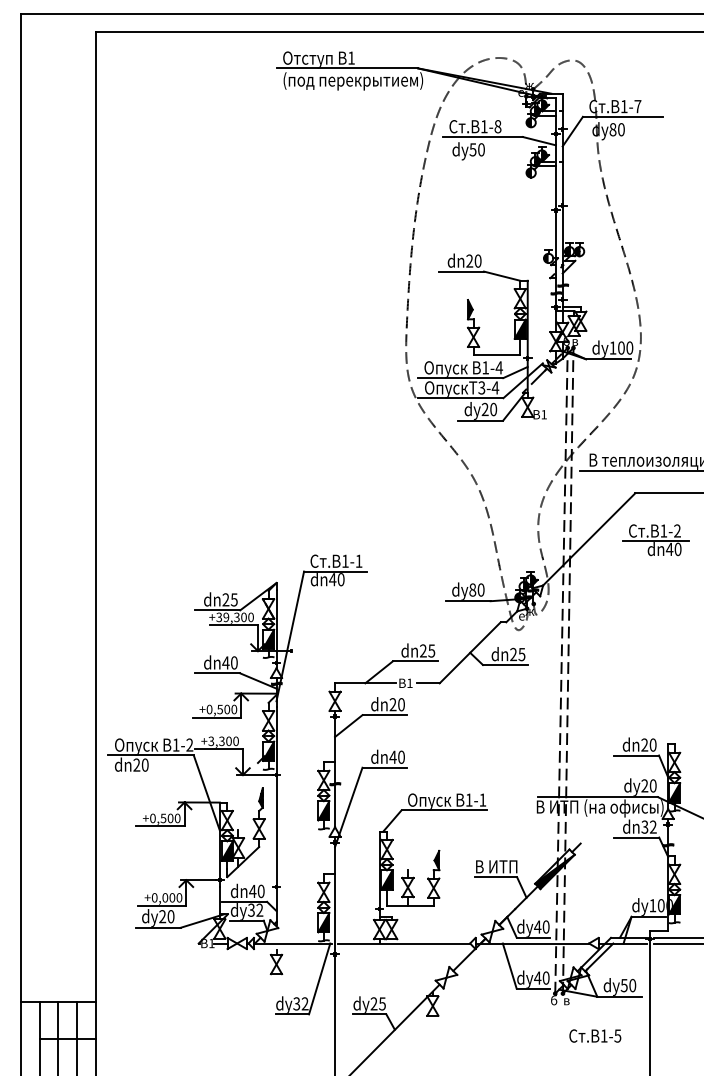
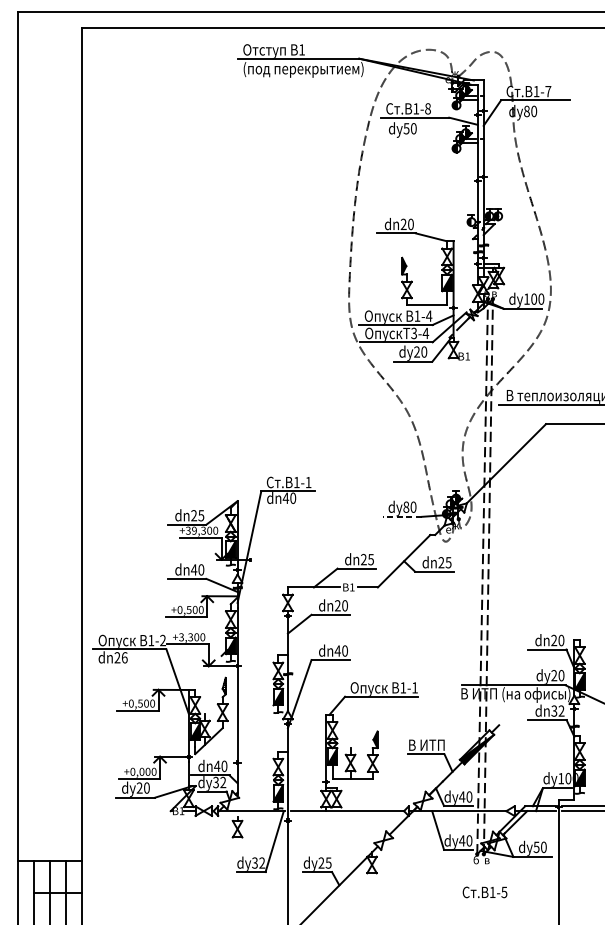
part: (655, 540) -> (563, 464), removed
line: (467, 601) -> (401, 517), solid -> dashed
text: (144, 764) -> (124, 657), dn20 -> dn26
text: (595, 1035) -> (485, 891), moved

